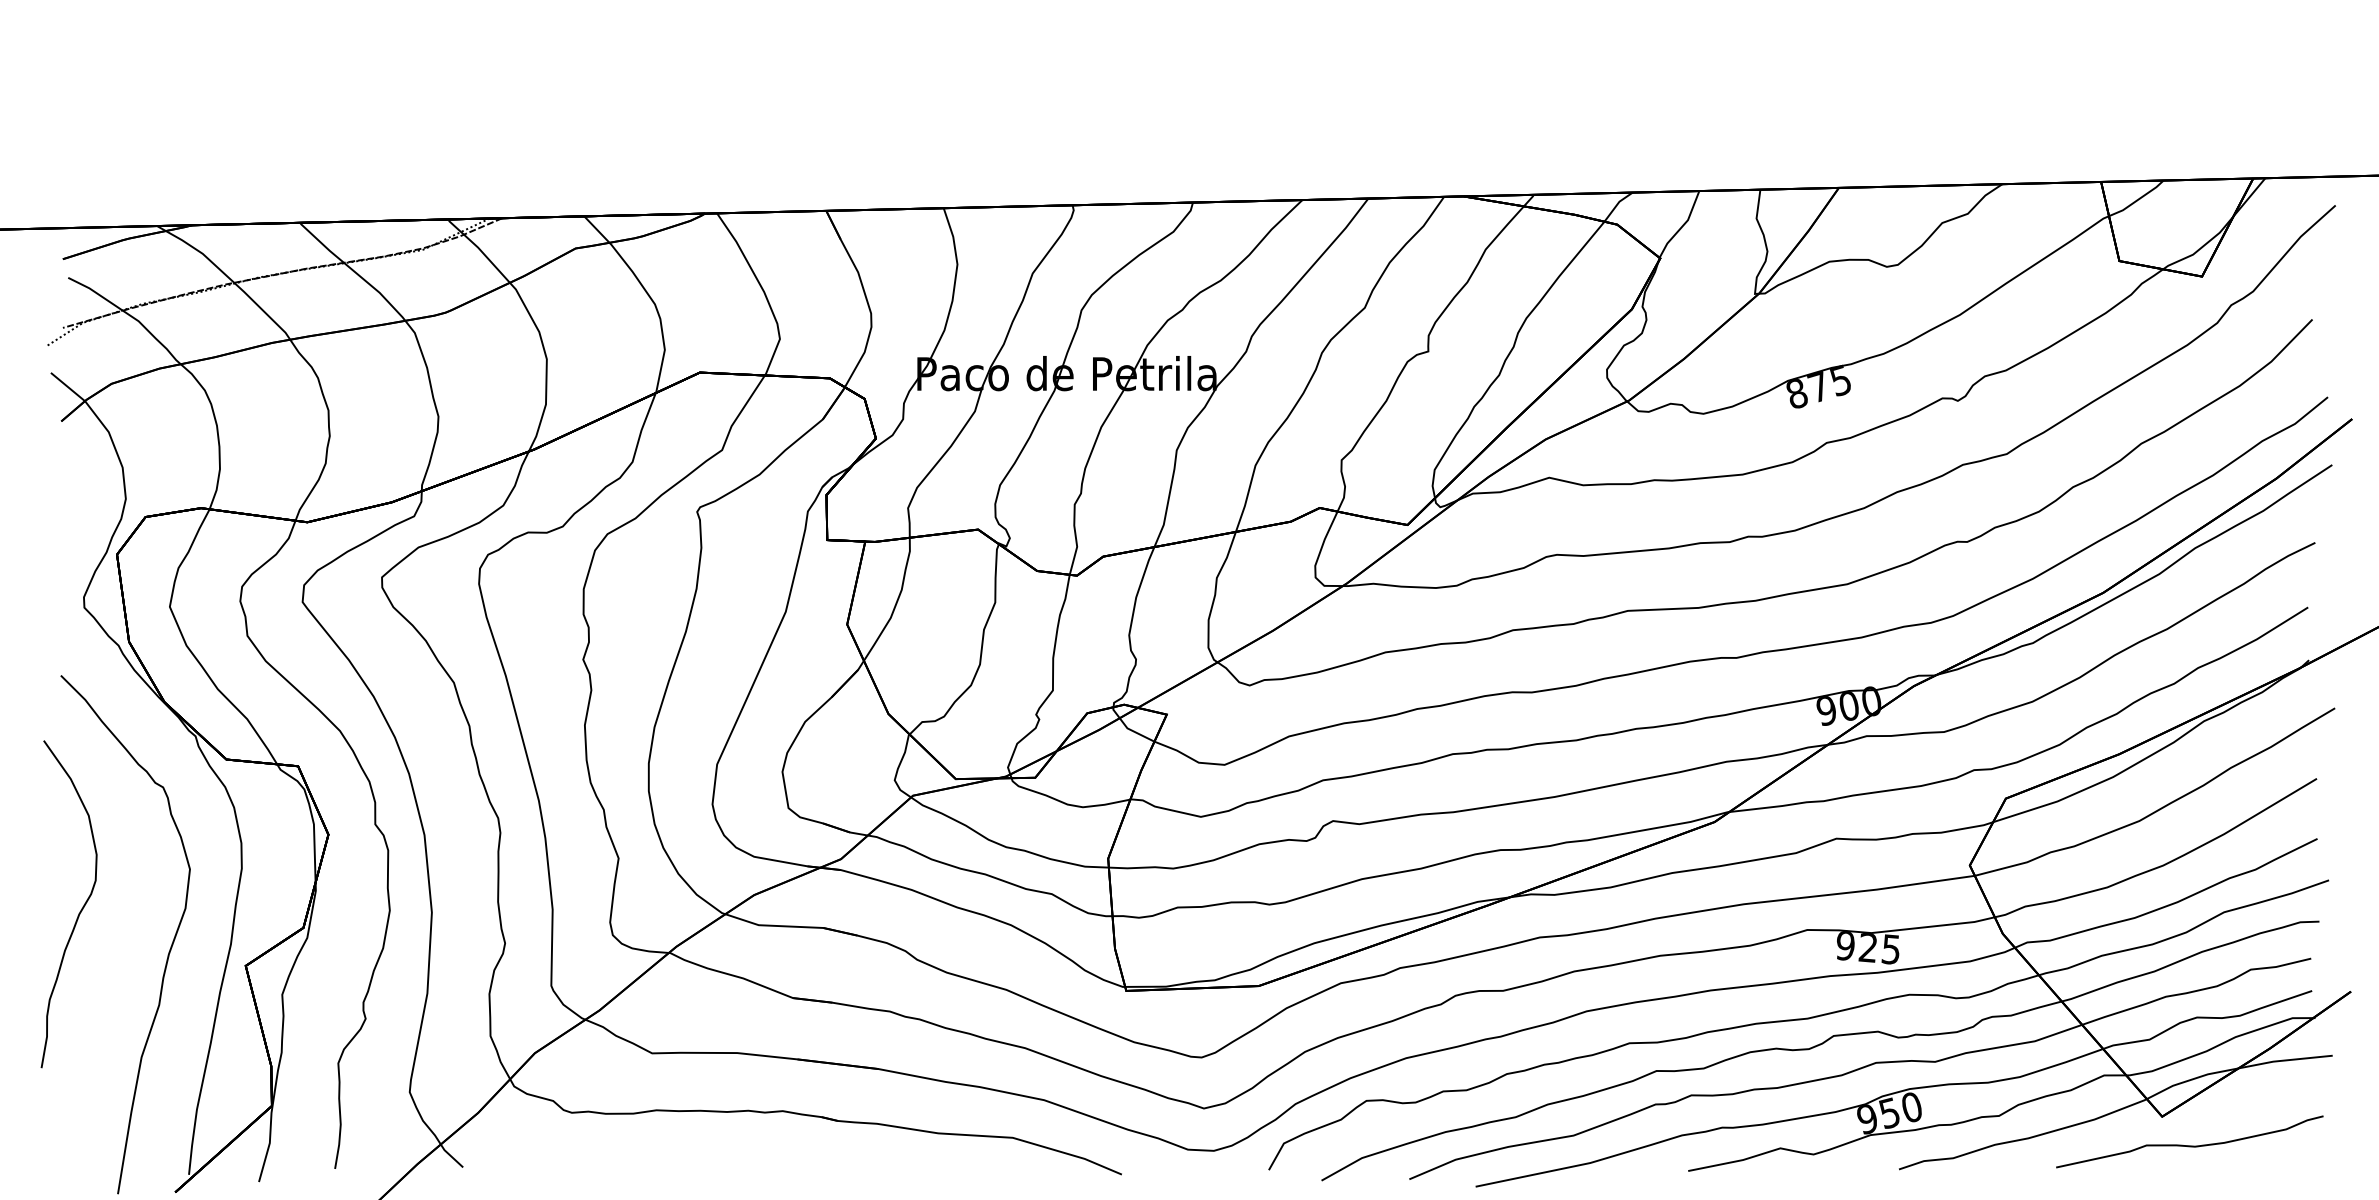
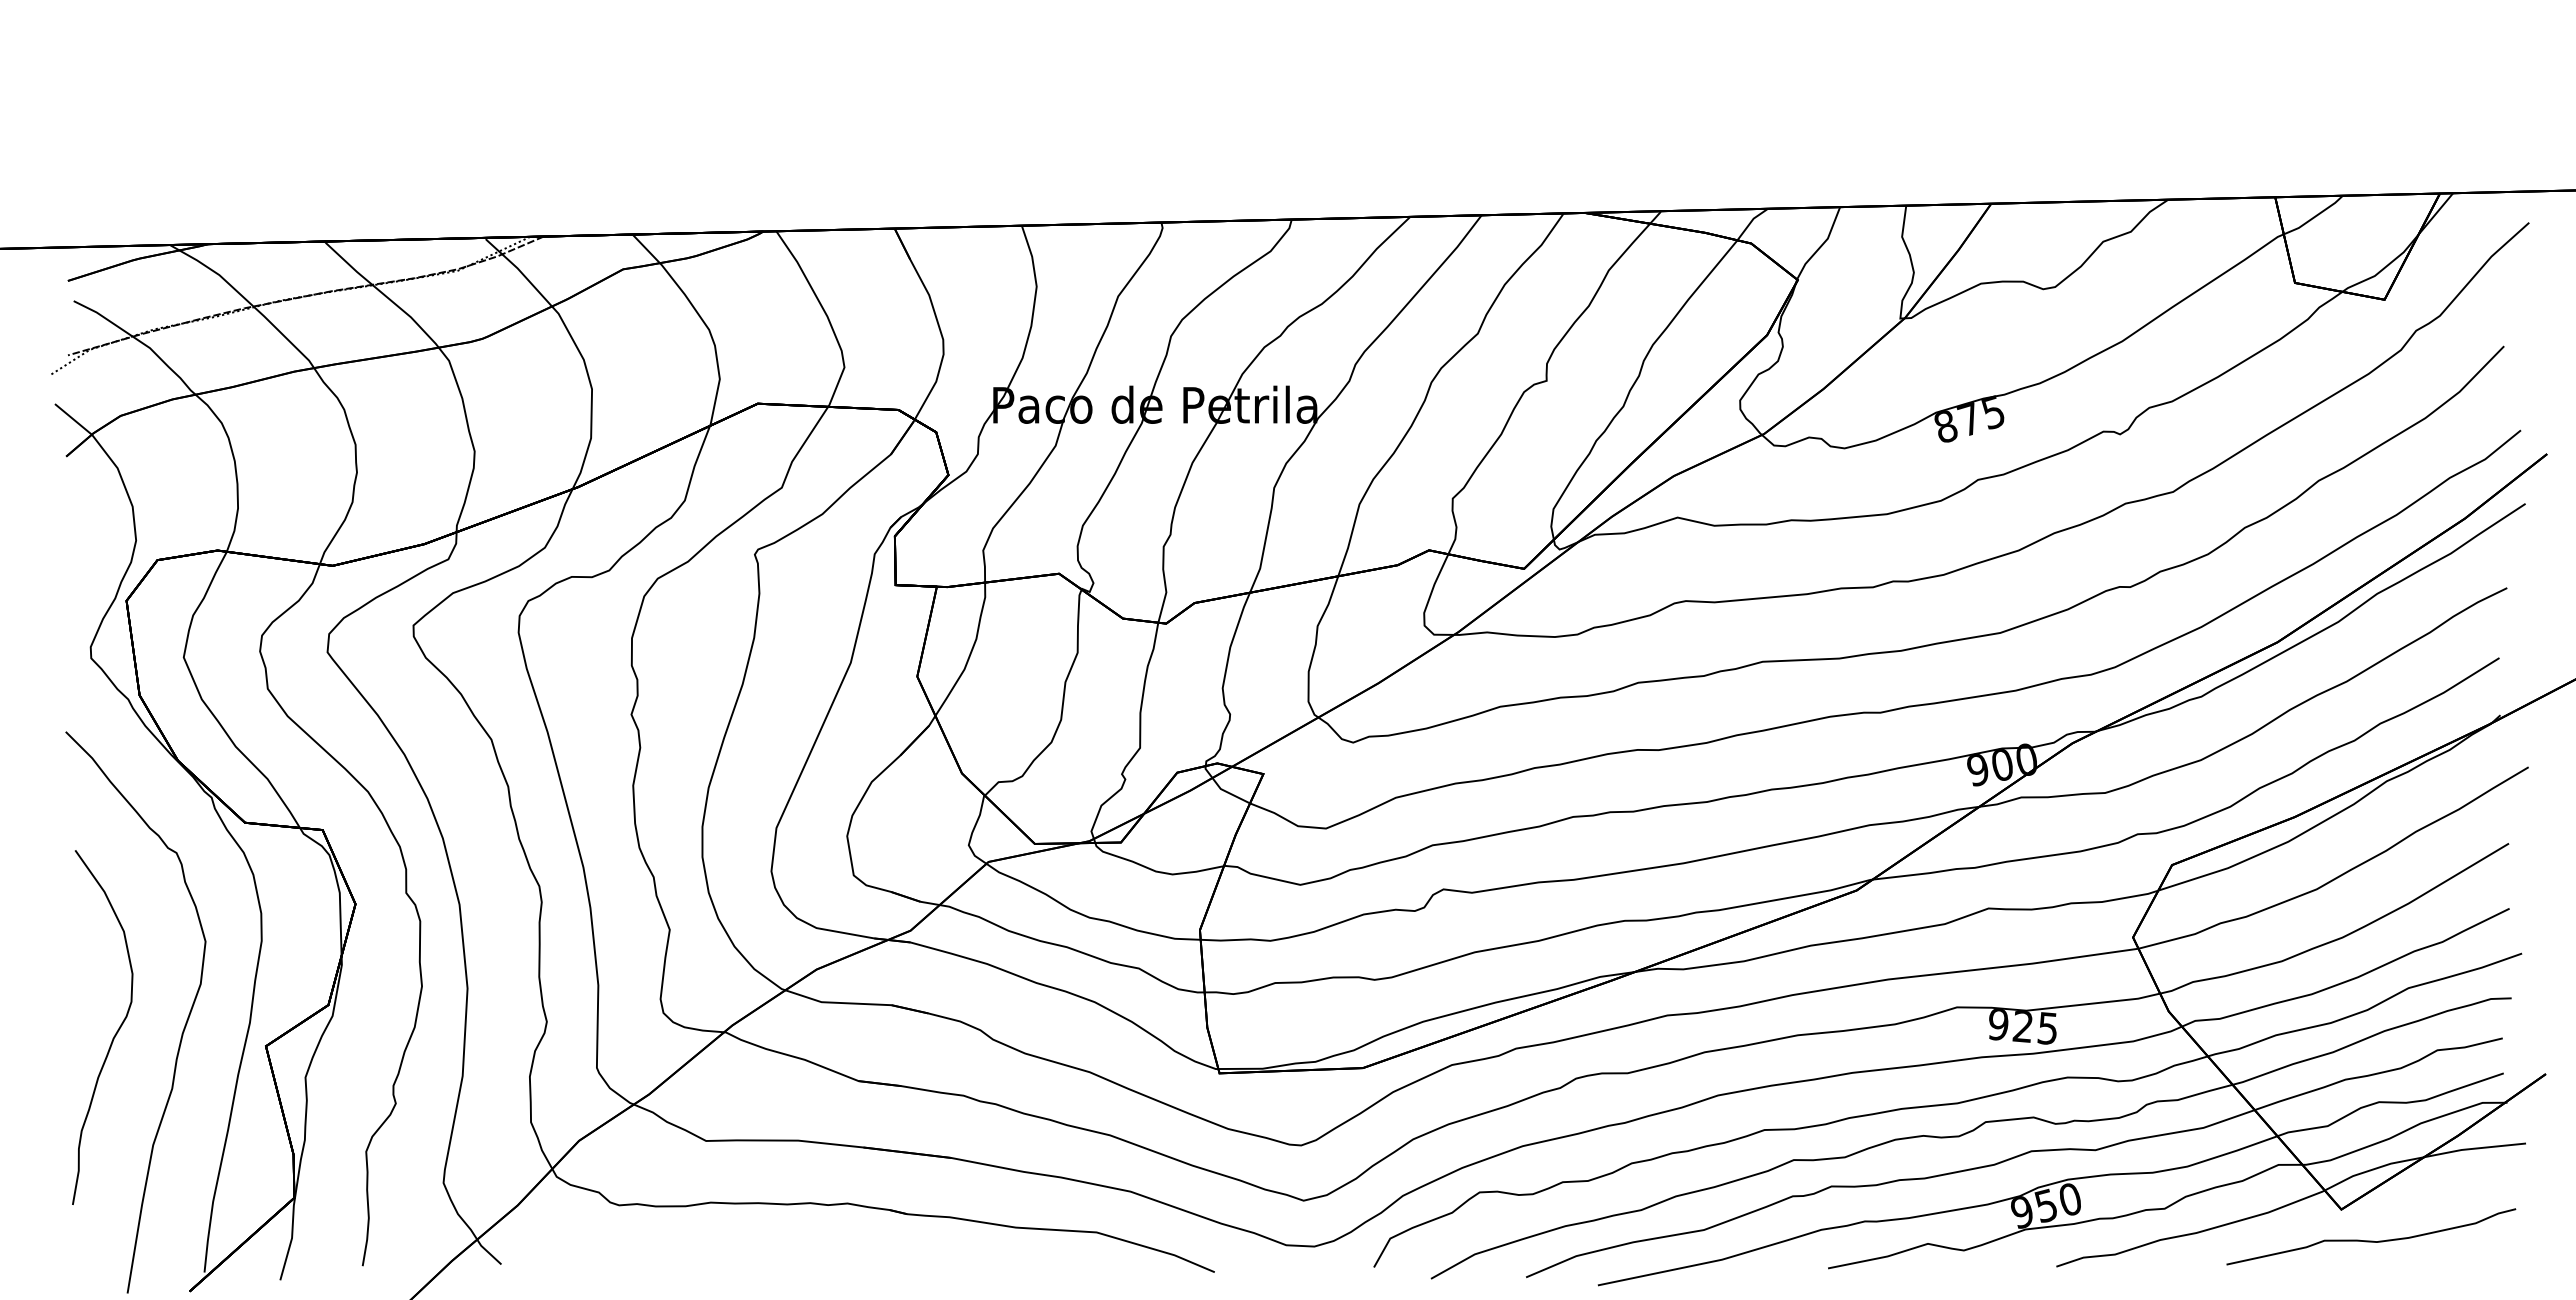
curve: (80, 910) -> (114, 1034), moved

